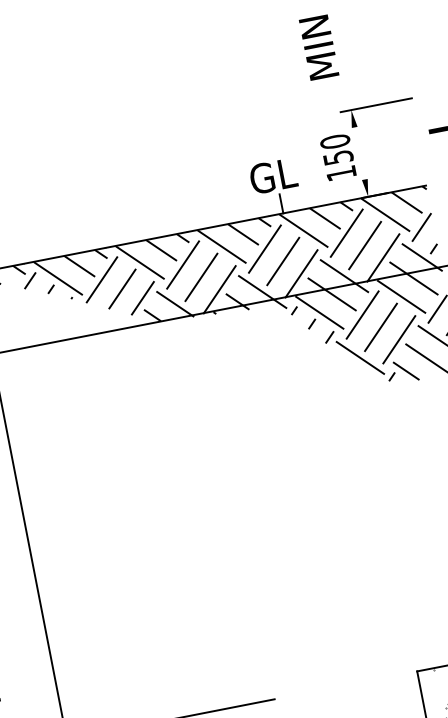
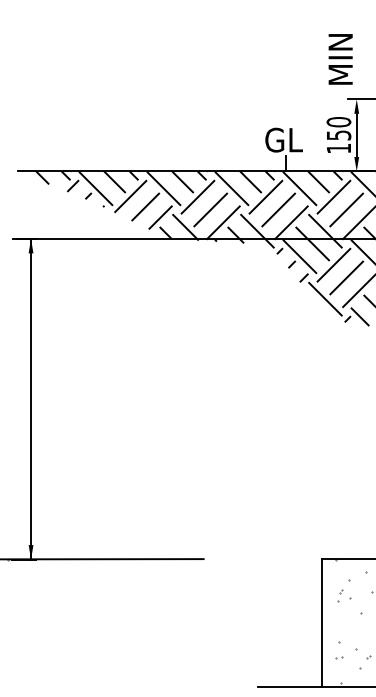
text: (318, 47) -> (340, 59), moved
line: (359, 153) -> (356, 135), added

